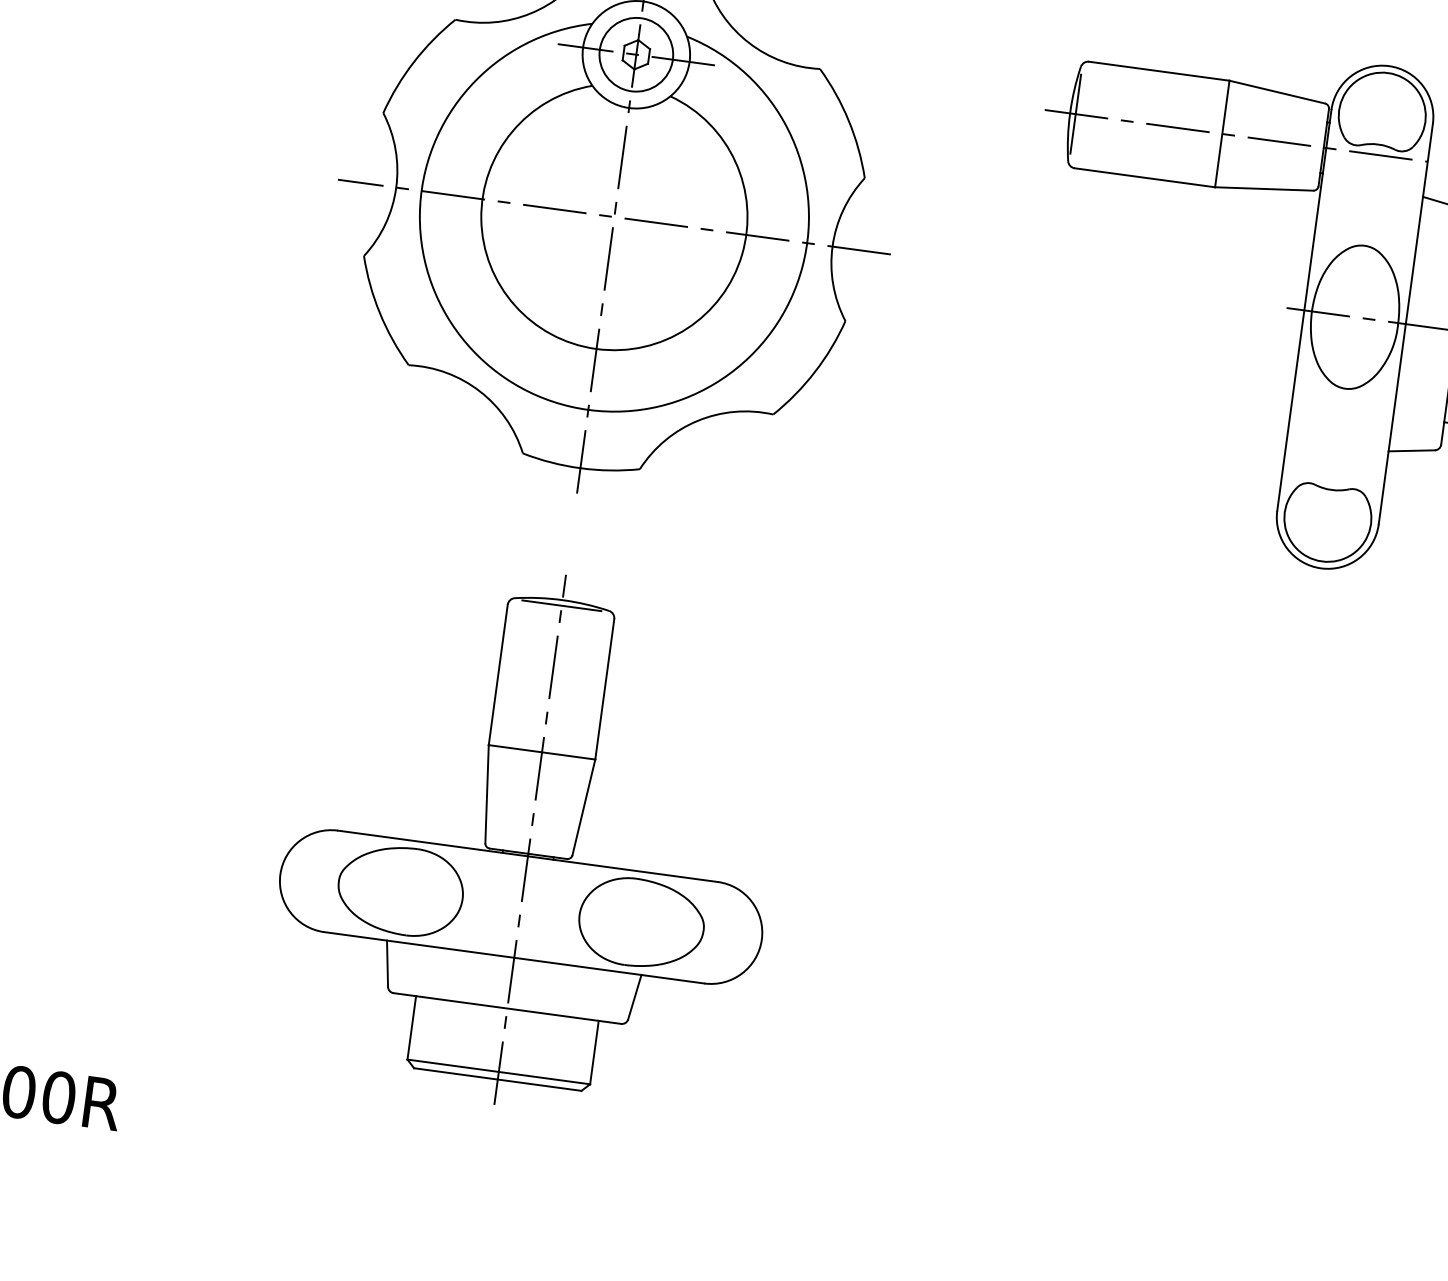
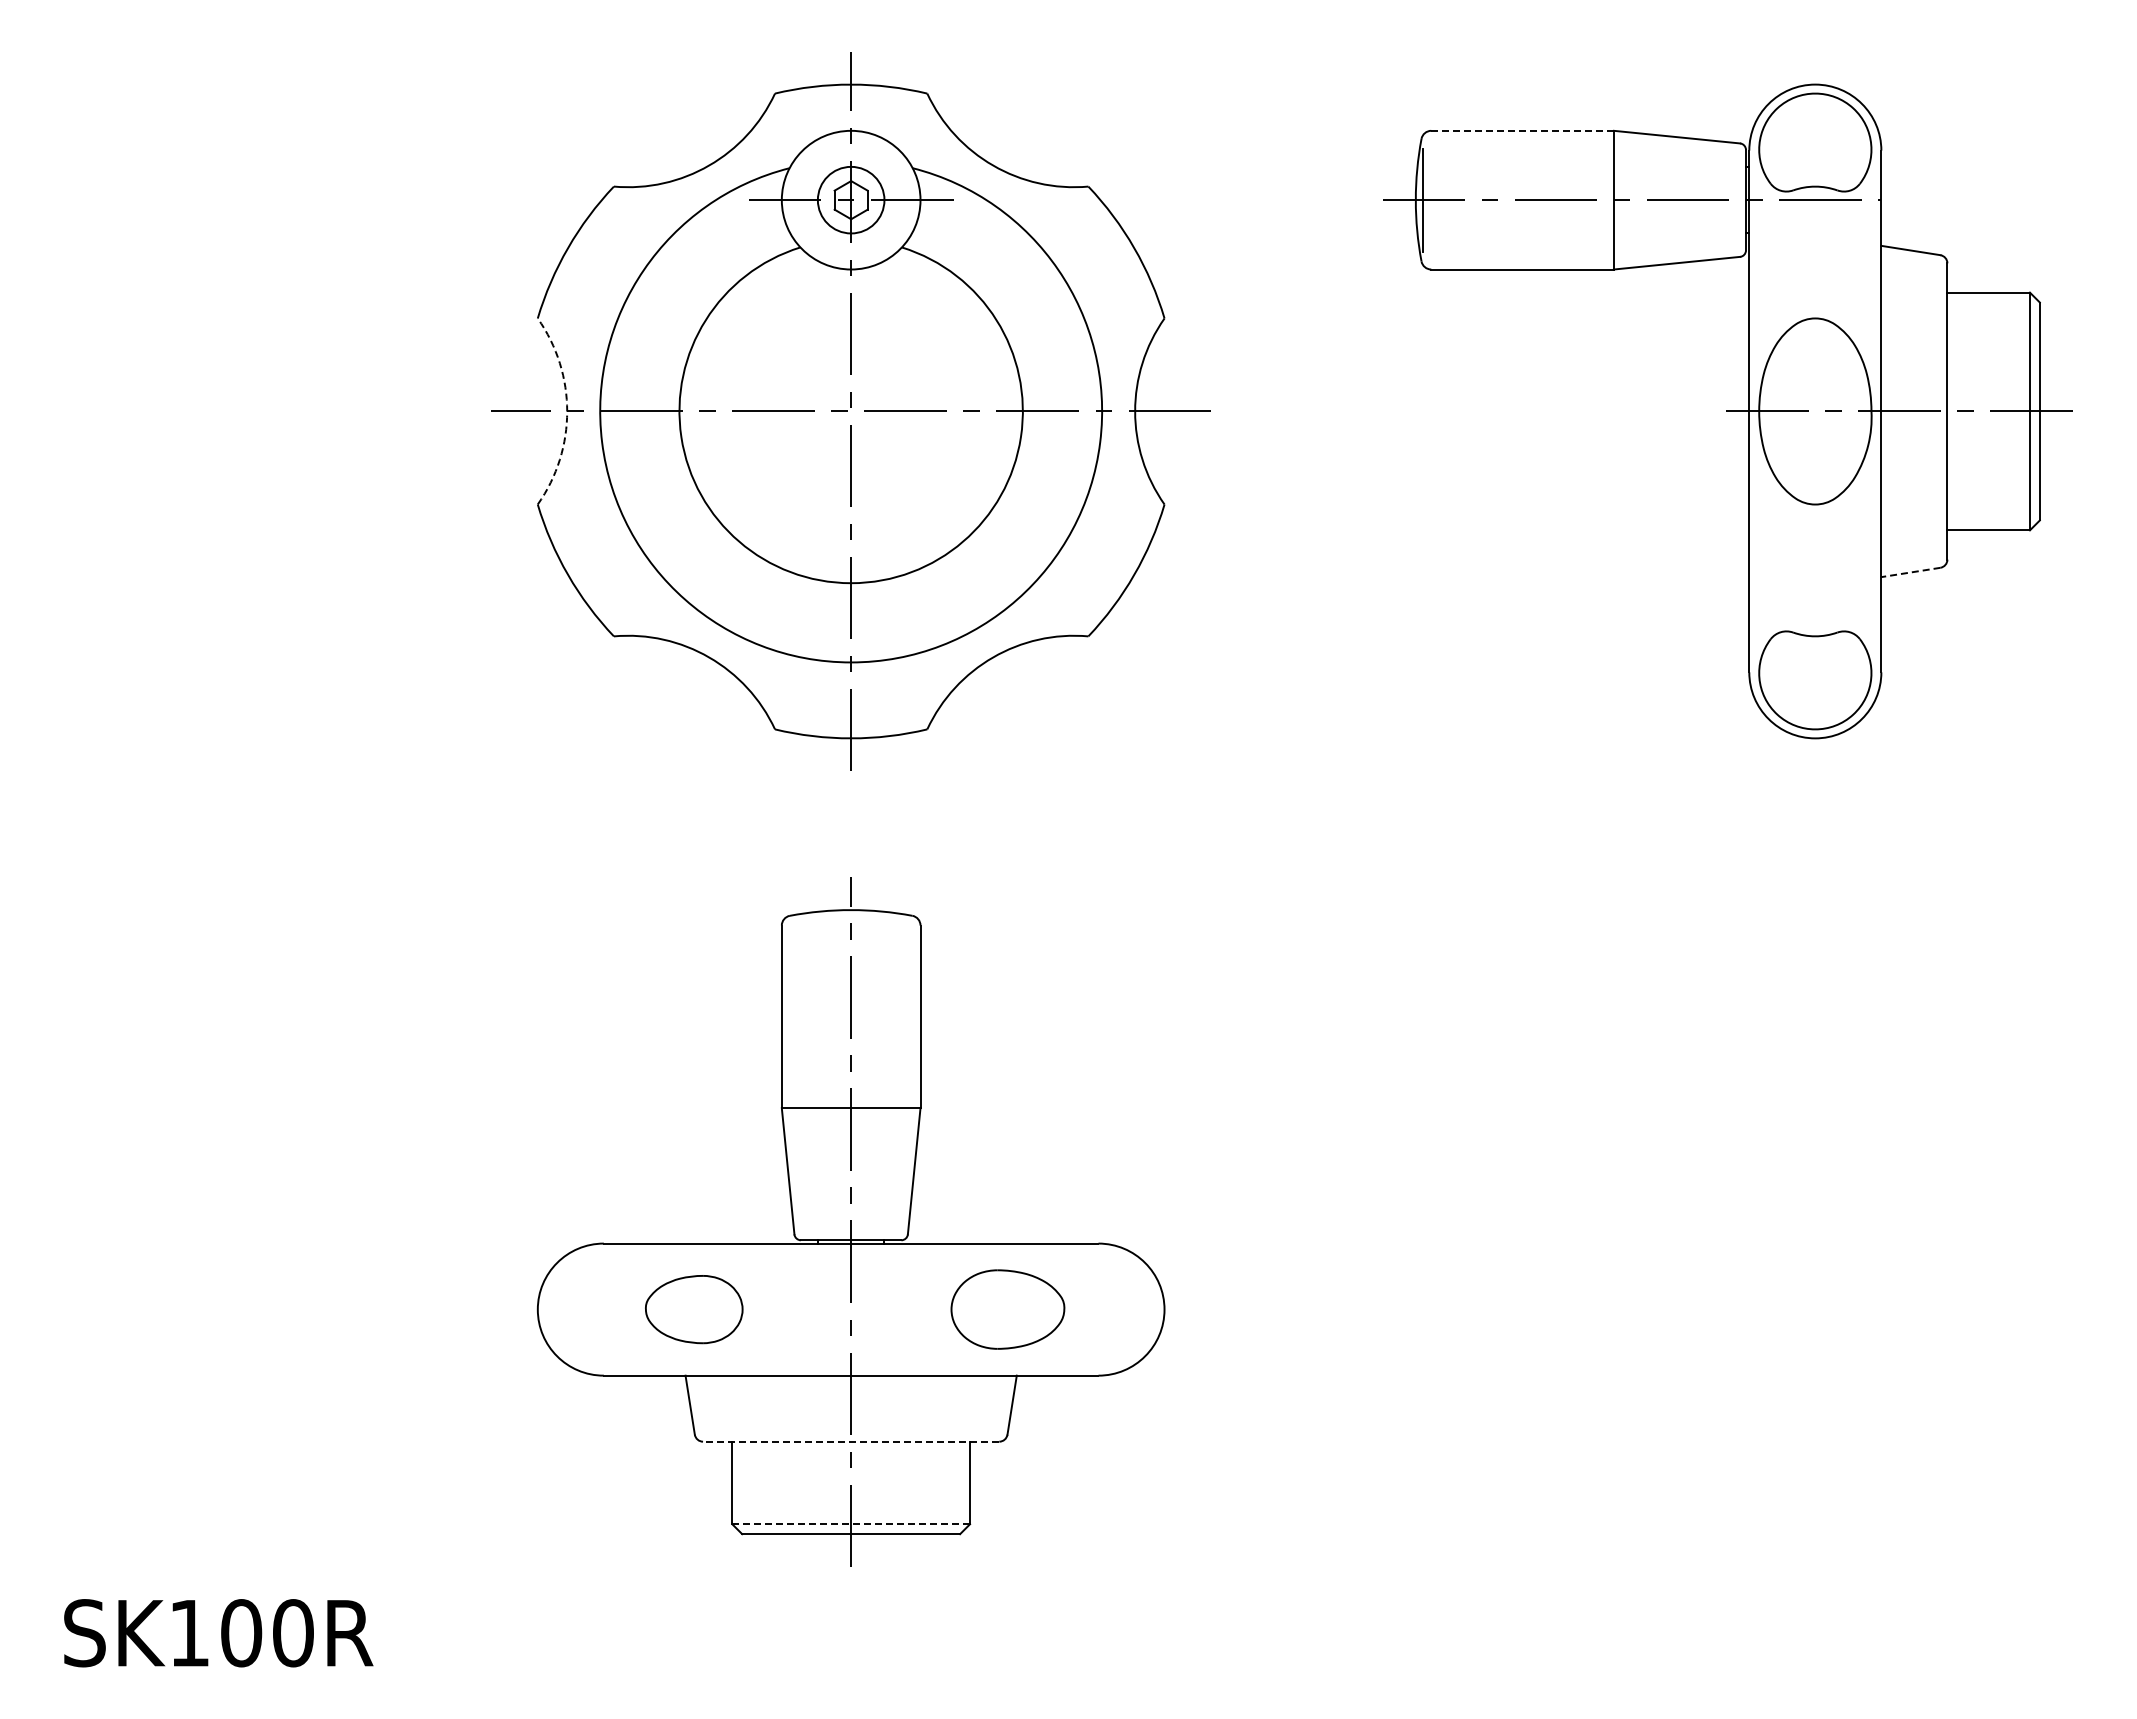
circle: (635, 54) -> (850, 199), size x0.7
line: (1160, 71) -> (1523, 130), solid -> dashed
arc: (396, 187) -> (567, 411), solid -> dashed
line: (1411, 450) -> (1910, 572), solid -> dashed
line: (561, 605) -> (850, 917), removed
part: (400, 890) -> (693, 1309), size x0.6
part: (641, 923) -> (1007, 1309), size x0.7
line: (506, 1008) -> (850, 1441), solid -> dashed
line: (499, 1072) -> (851, 1524), solid -> dashed

